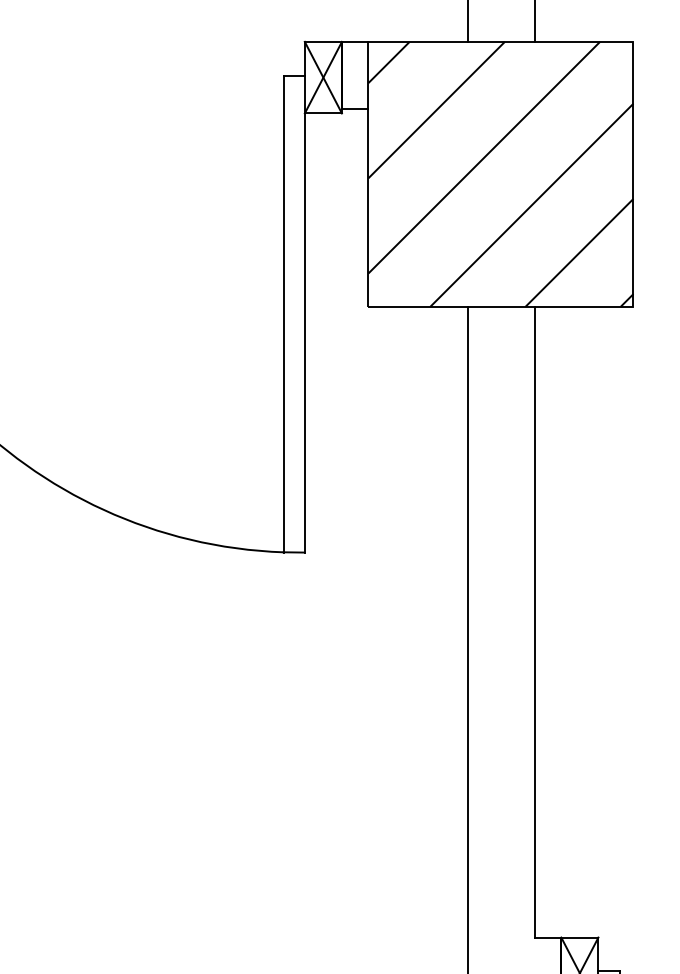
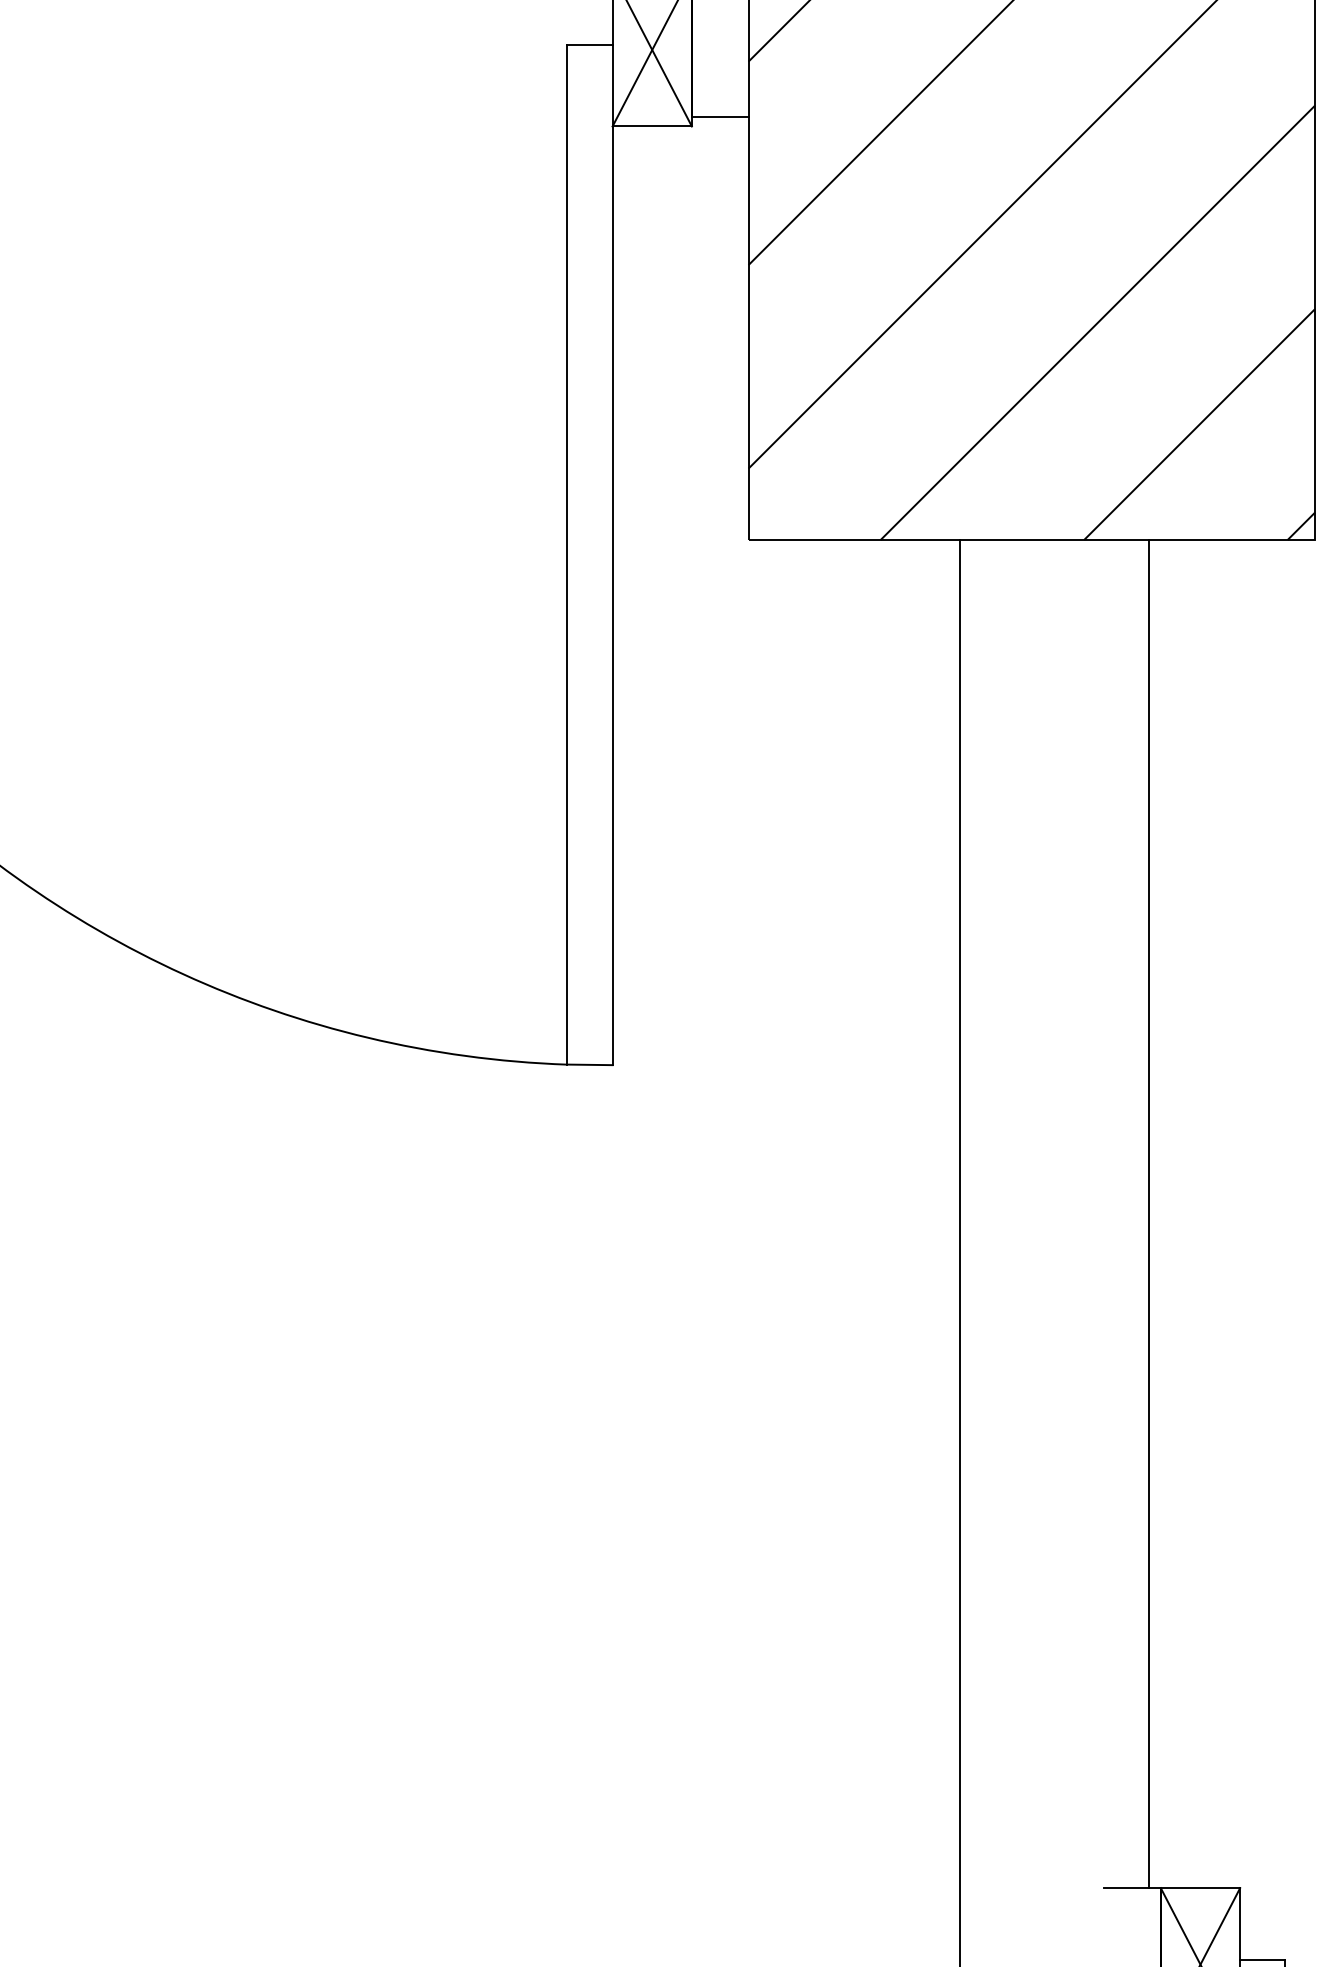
line: (534, 621) -> (1148, 1212), moved

